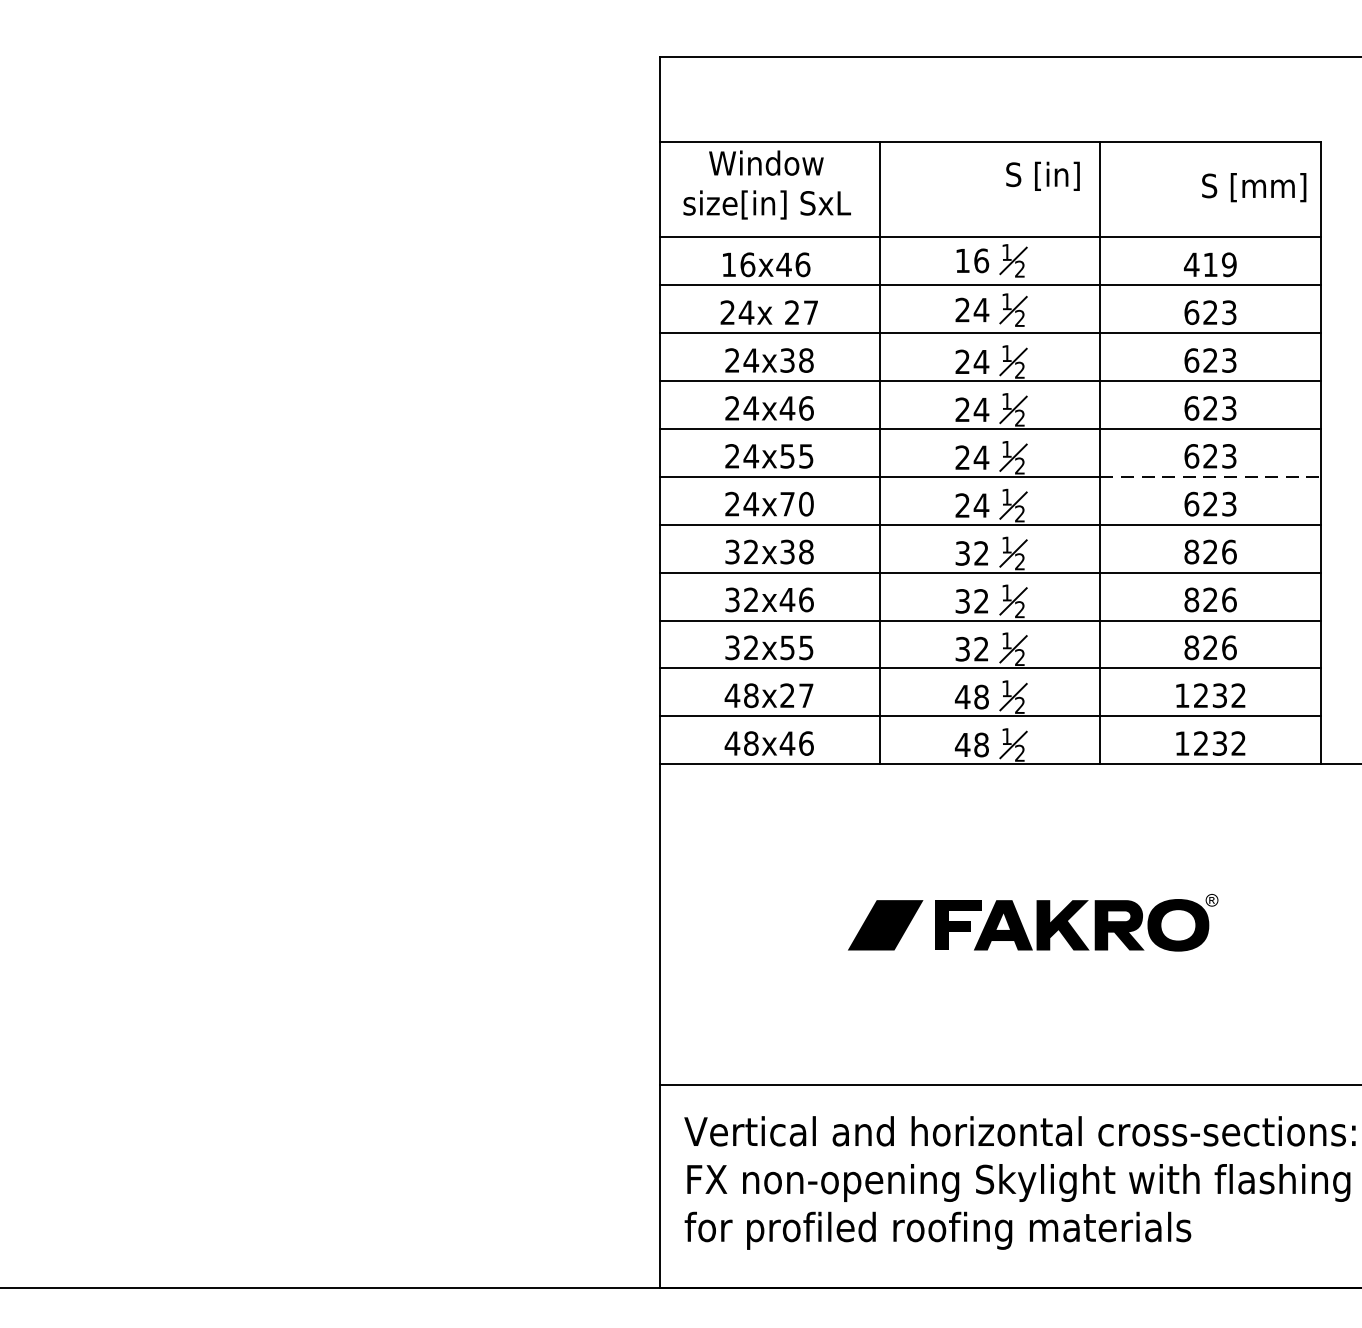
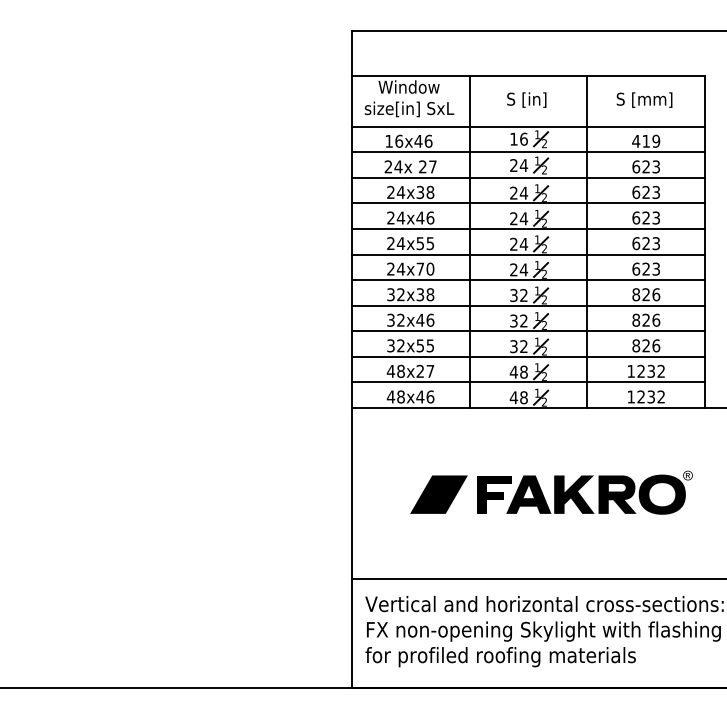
text: (1042, 175) -> (526, 99), moved
text: (1254, 186) -> (644, 99), moved
line: (1211, 476) -> (646, 254), dashed -> solid
part: (1033, 922) -> (551, 492), size x1.43

